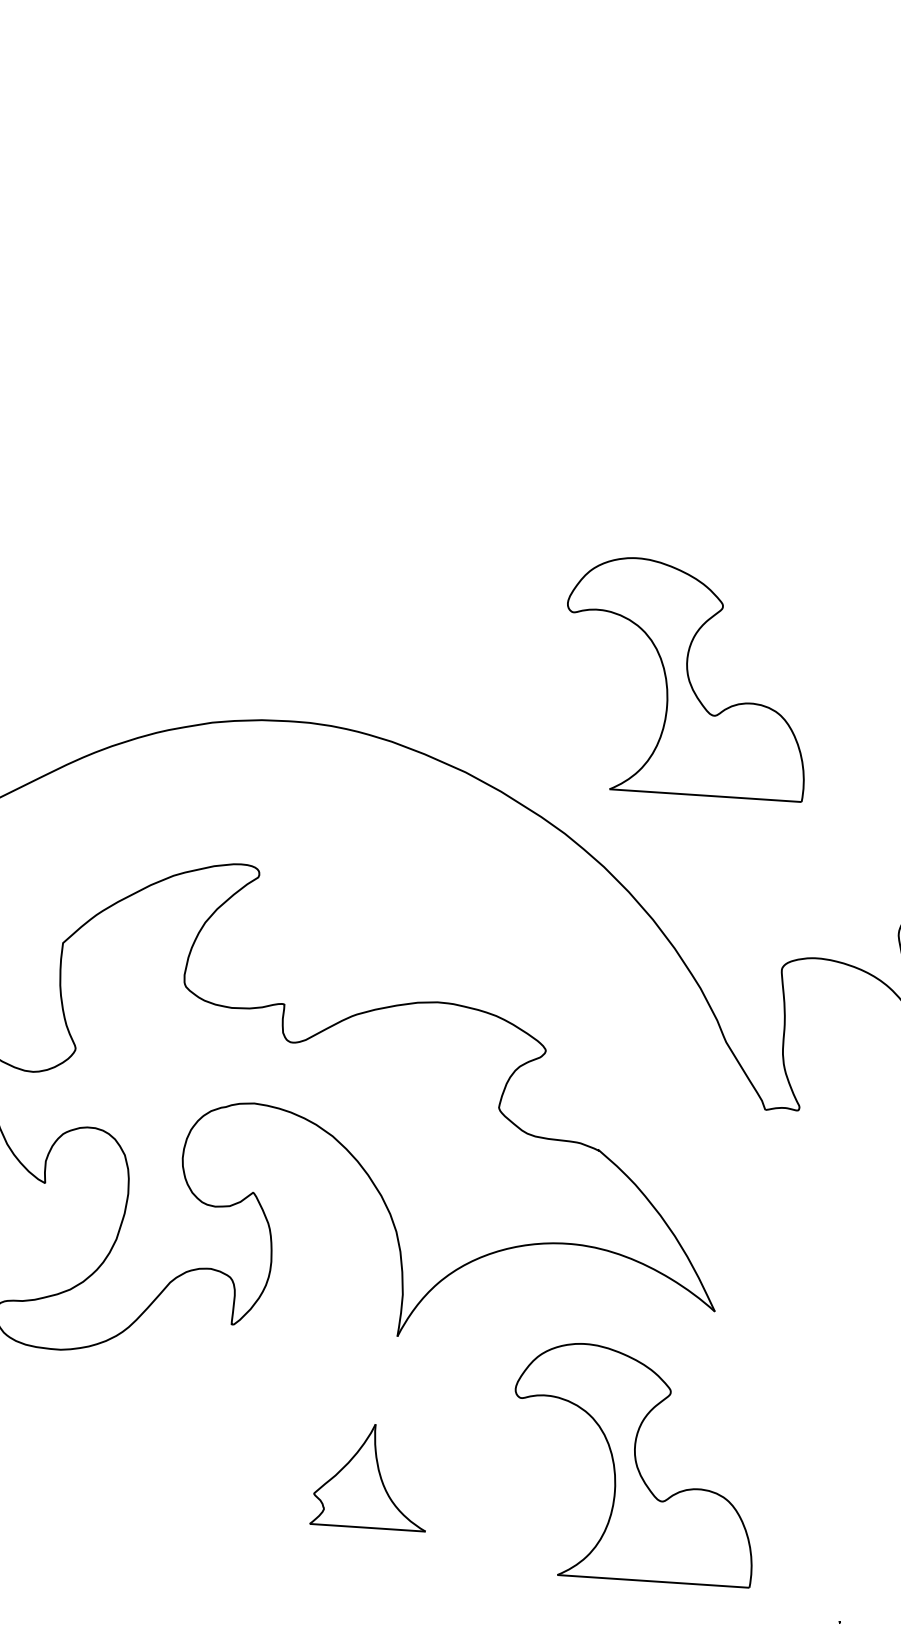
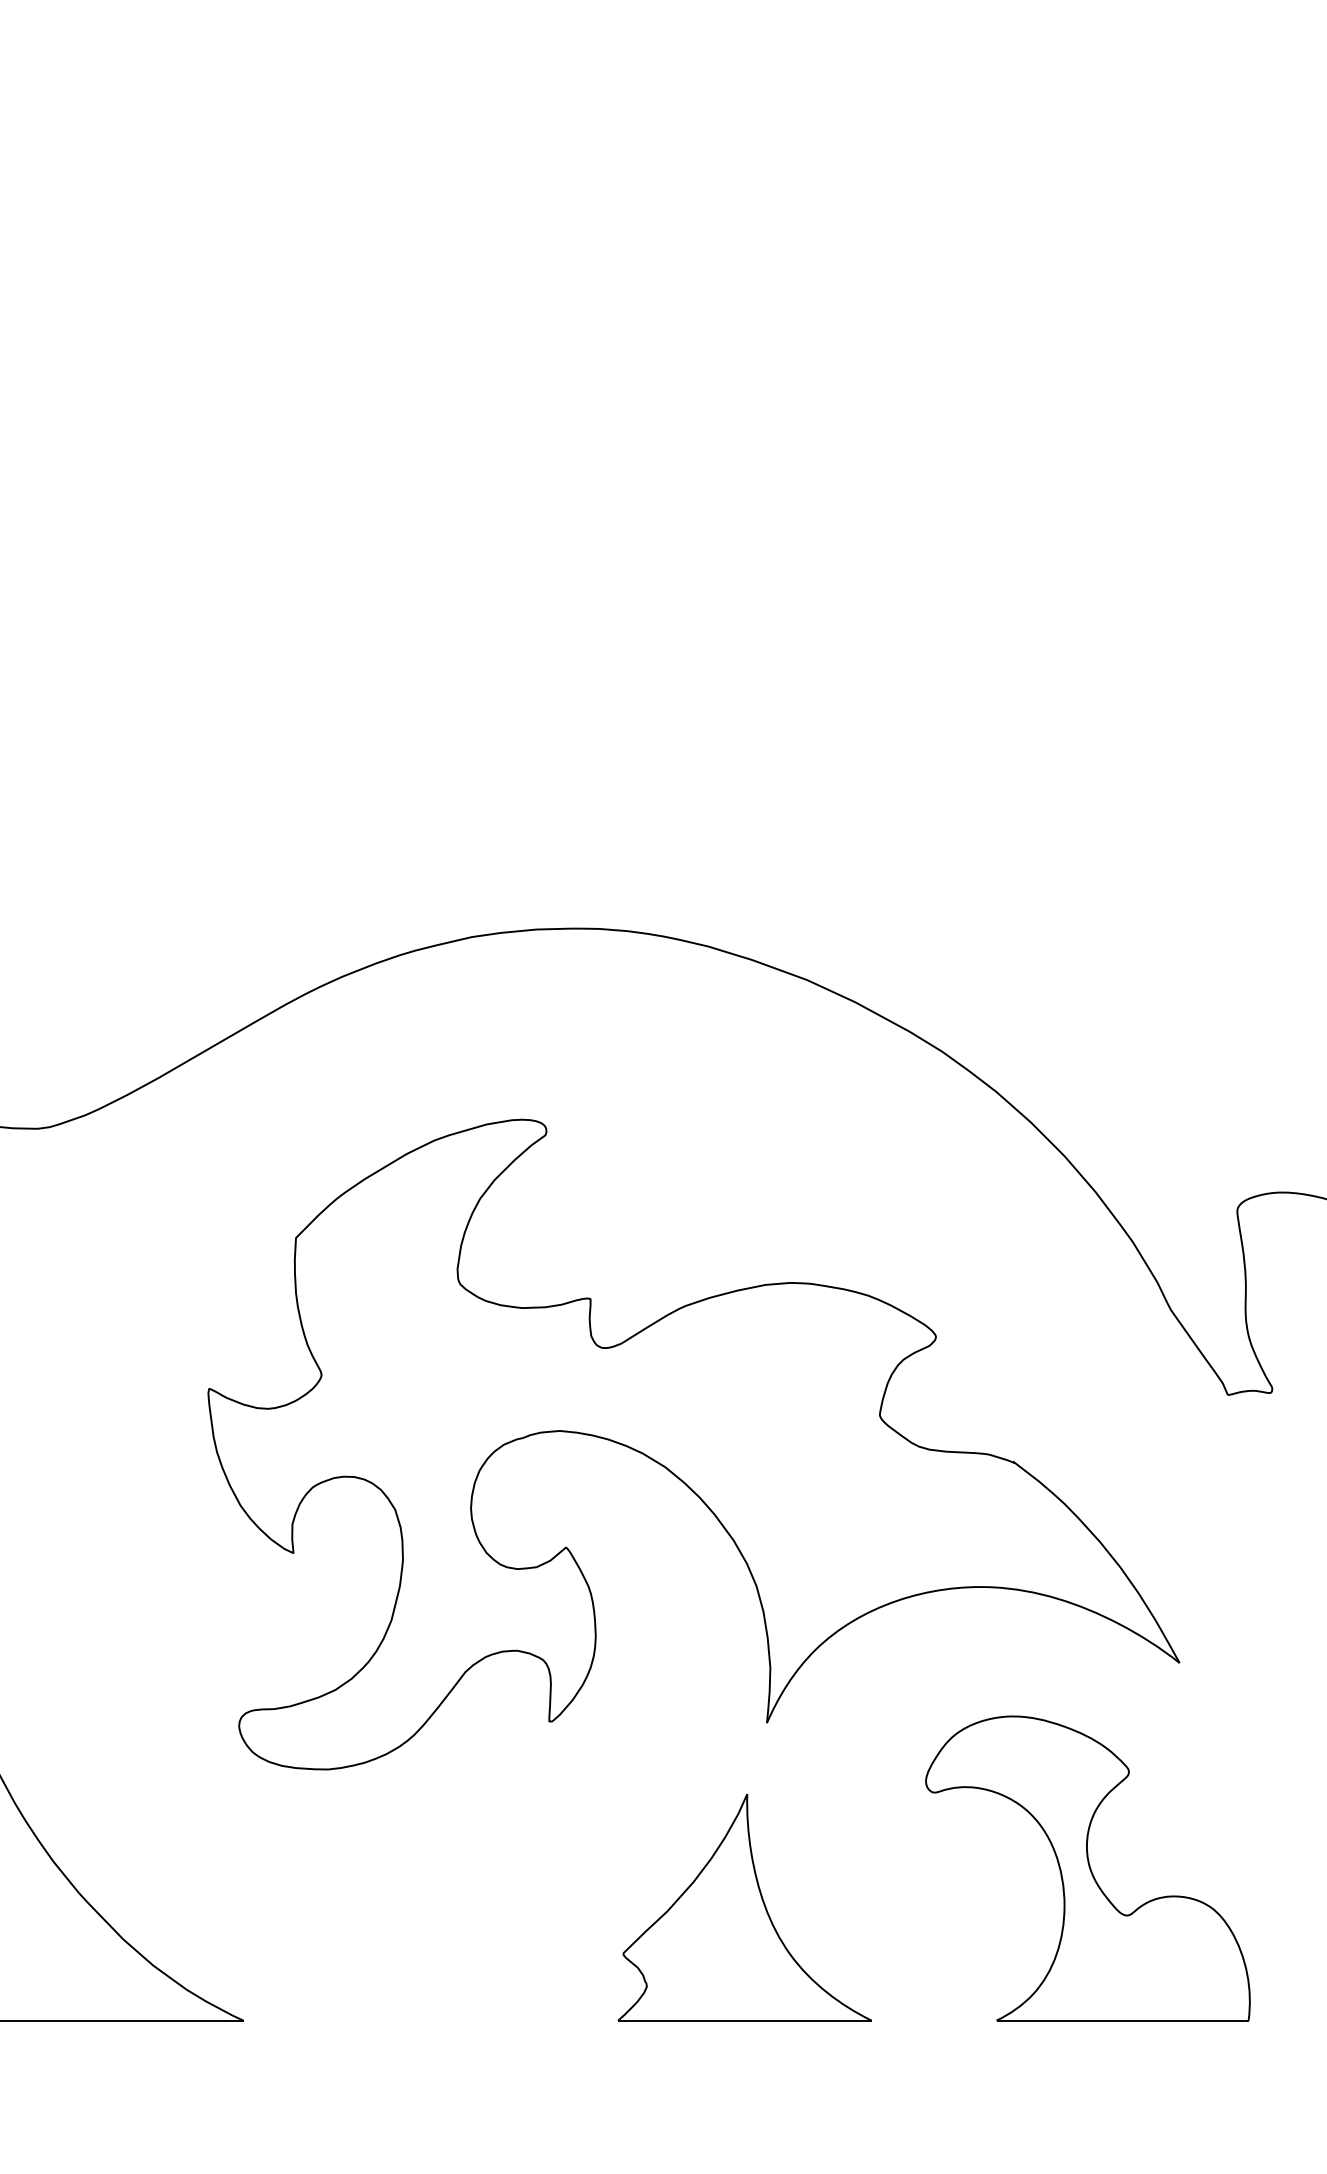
part: (686, 677) -> (1087, 837), removed
part: (370, 1476) -> (744, 1907), size x1.67

